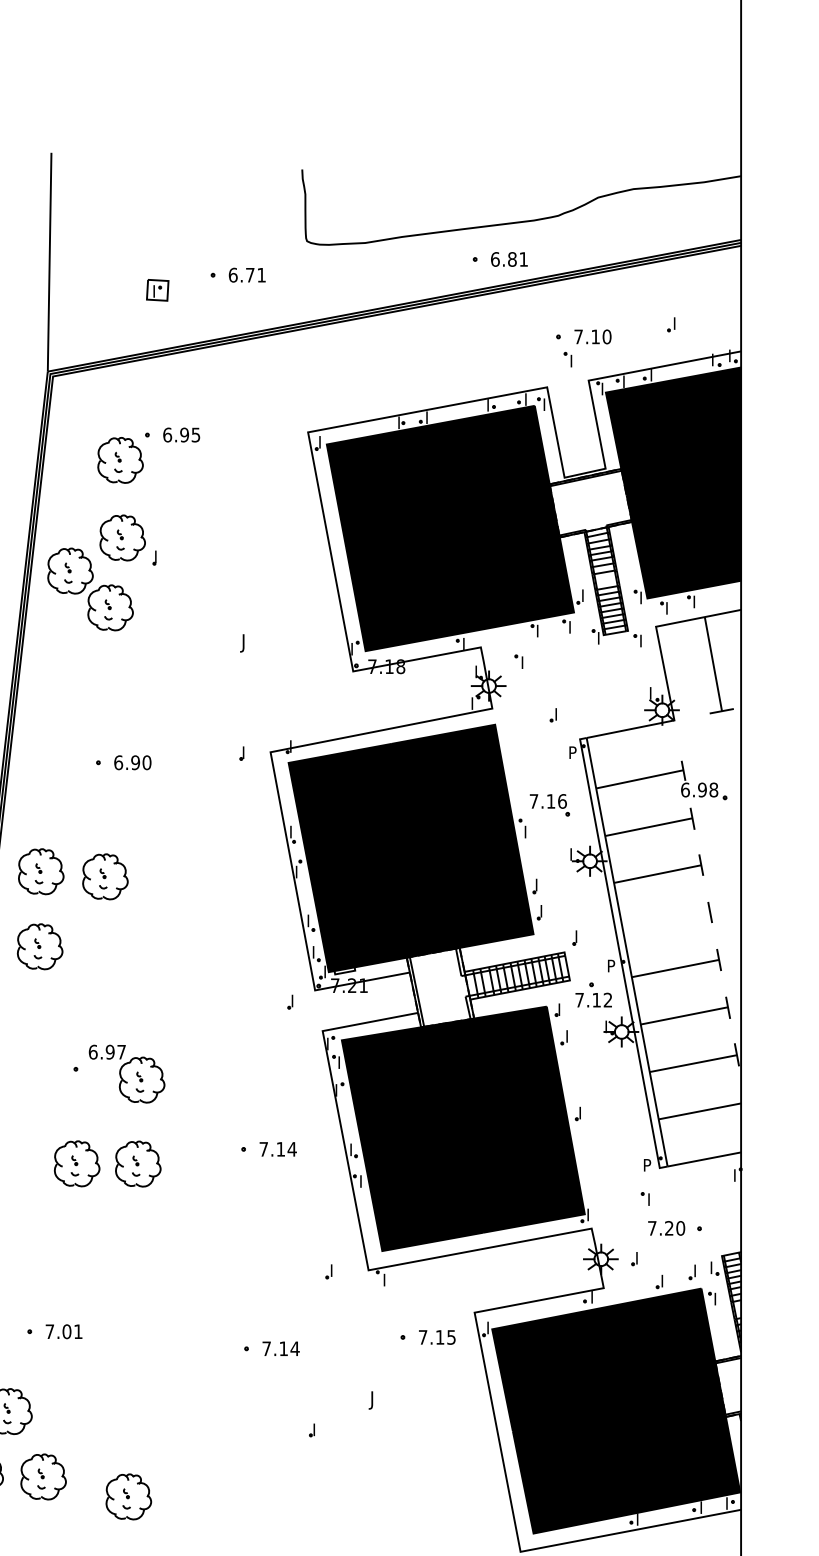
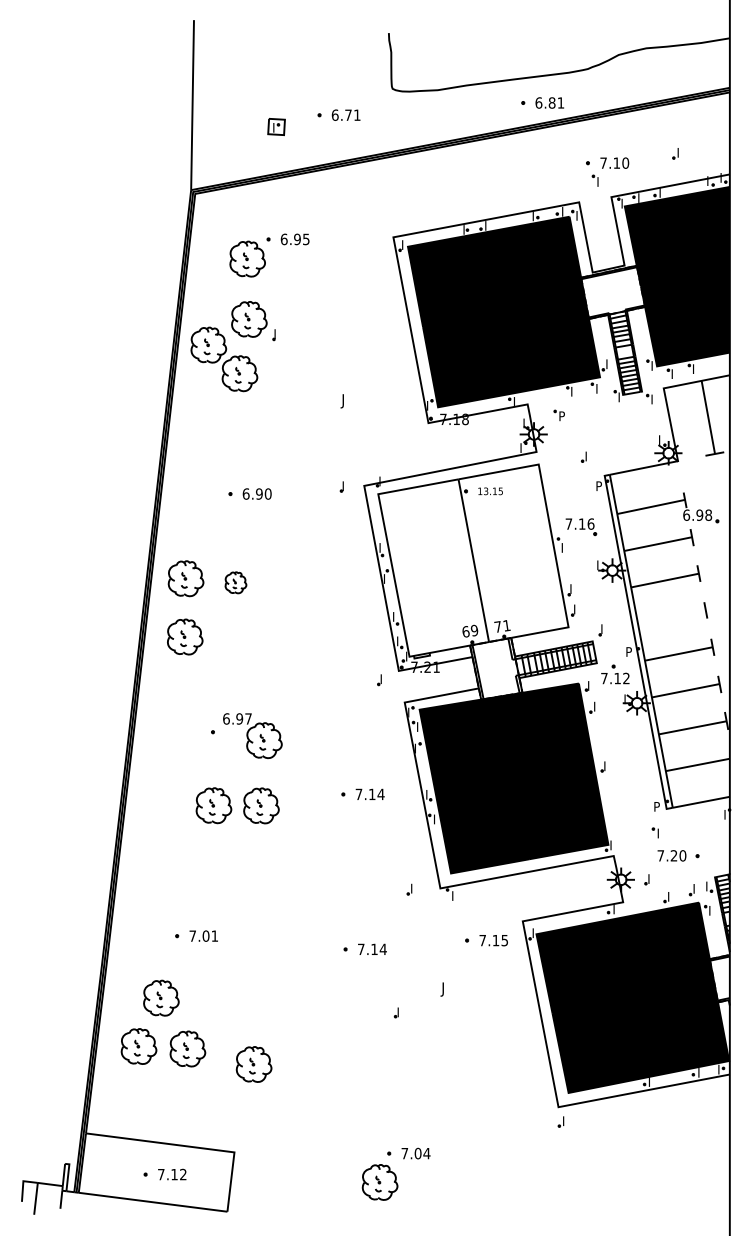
text: (525, 660) -> (562, 414), I -> P
fill: (411, 848) -> (473, 560), removed
part: (104, 876) -> (235, 582), size x0.6

